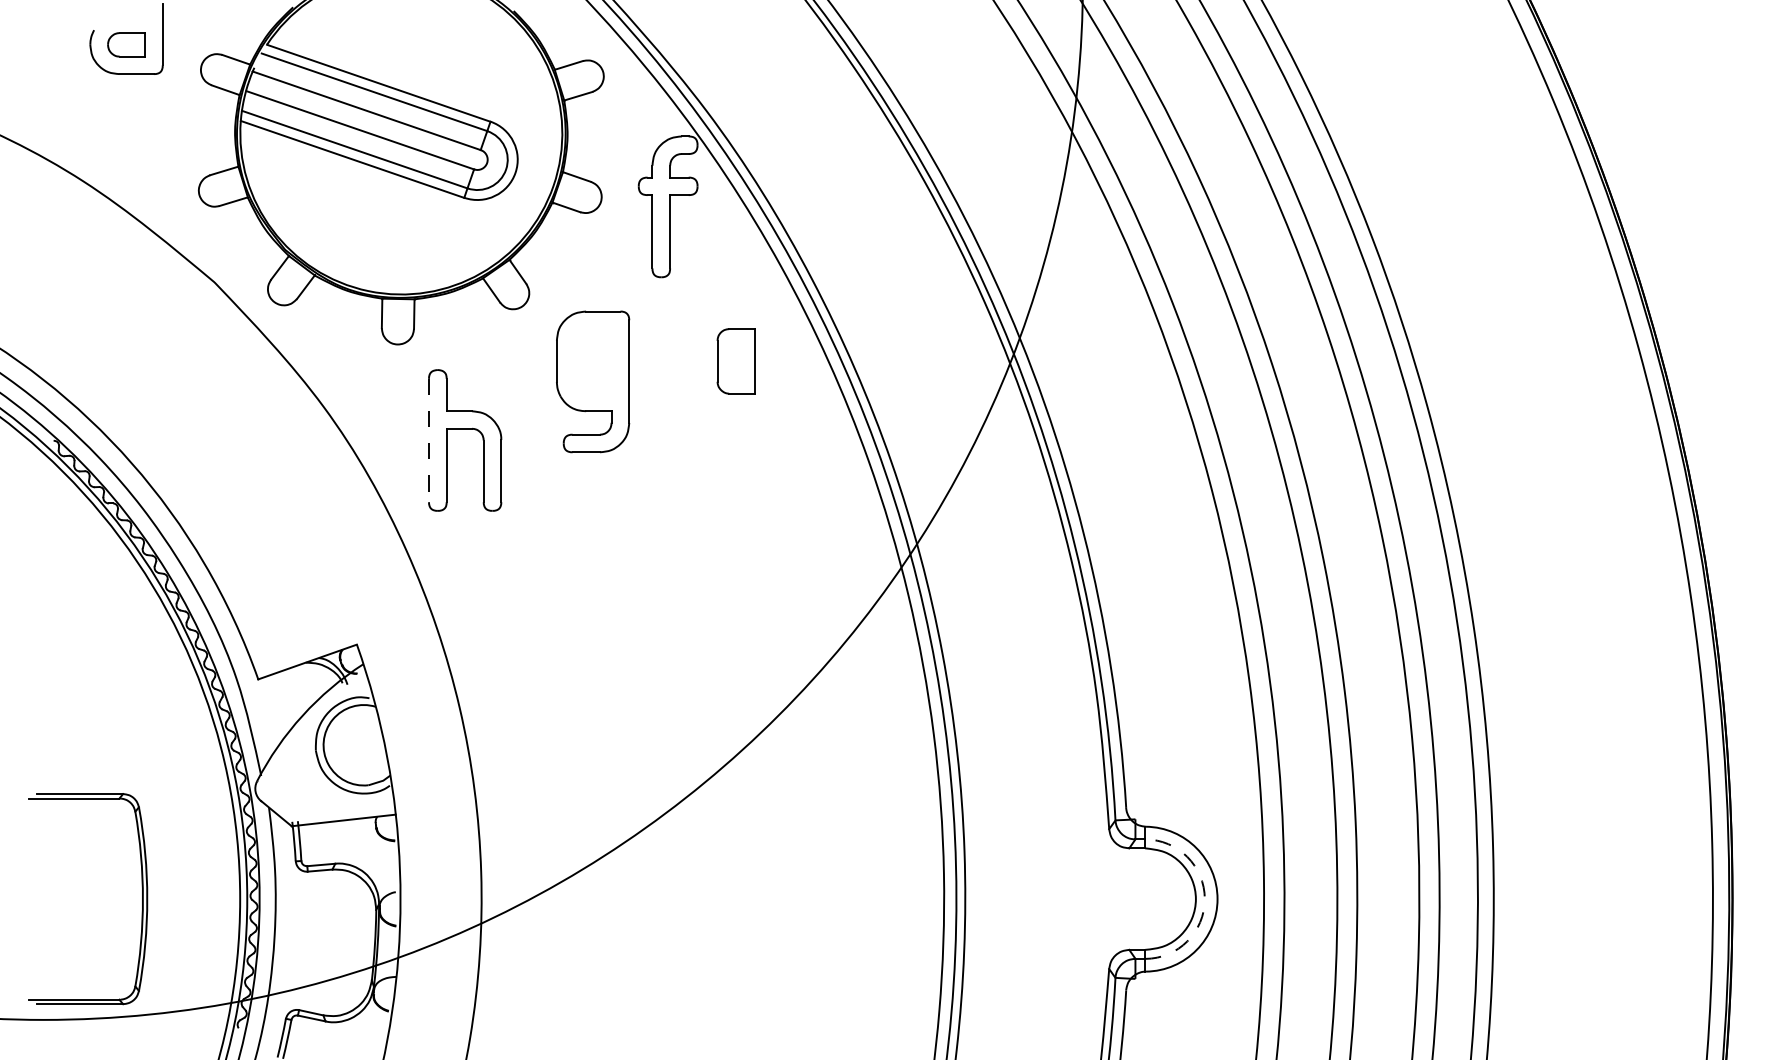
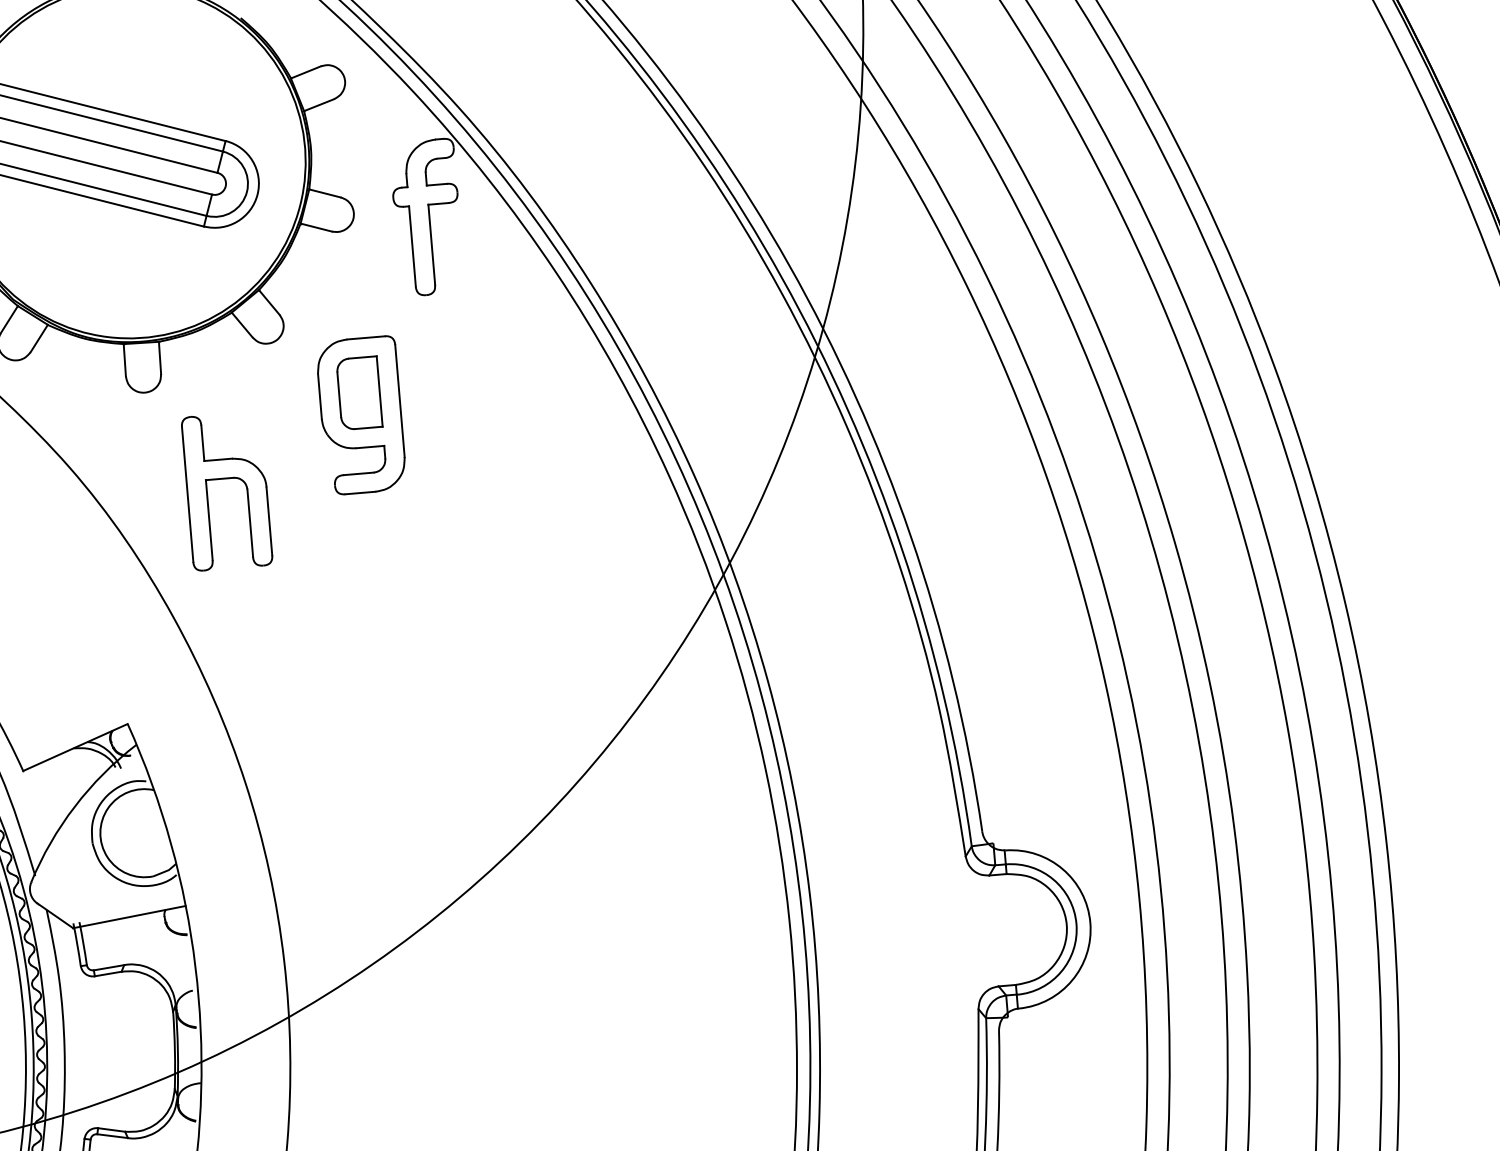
part: (735, 361) -> (358, 393), moved
line: (429, 440) -> (188, 494), dashed -> solid
arc: (1204, 899) -> (1076, 924), dashed -> solid

